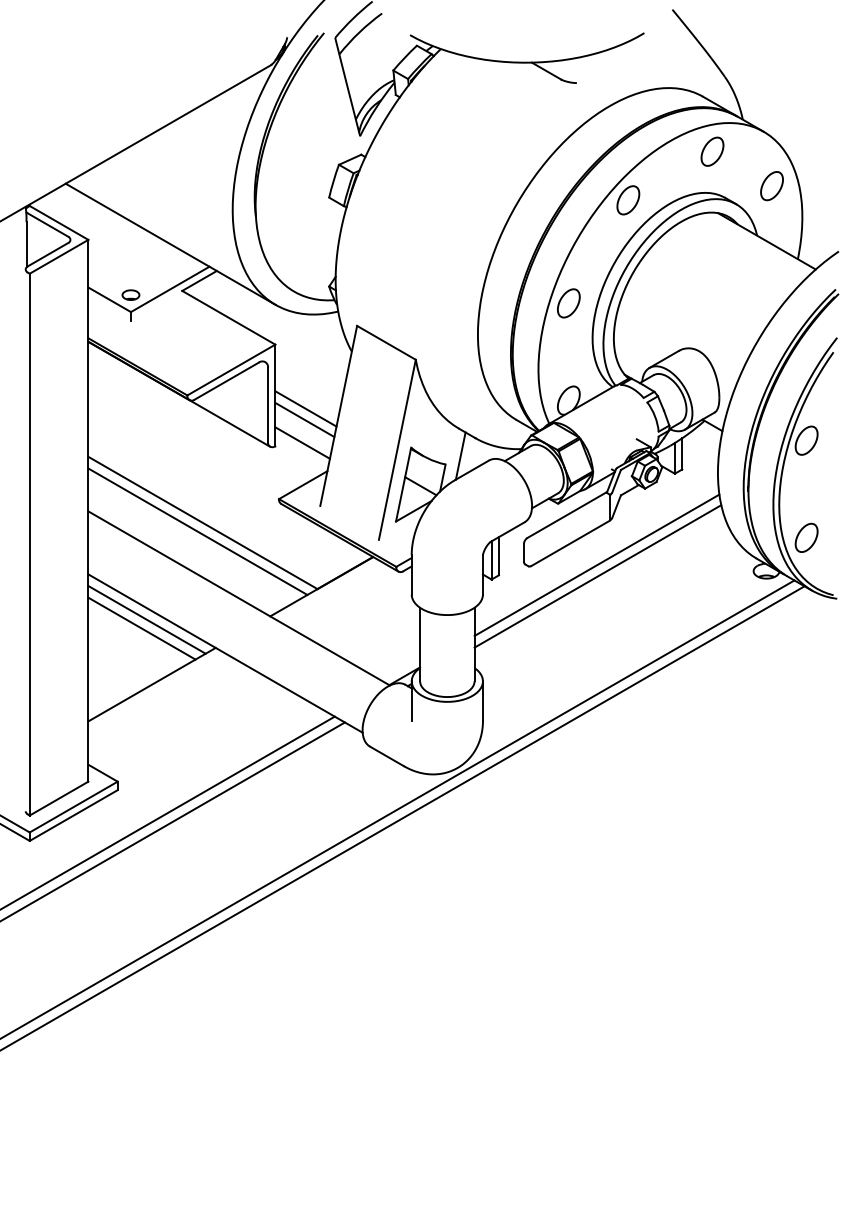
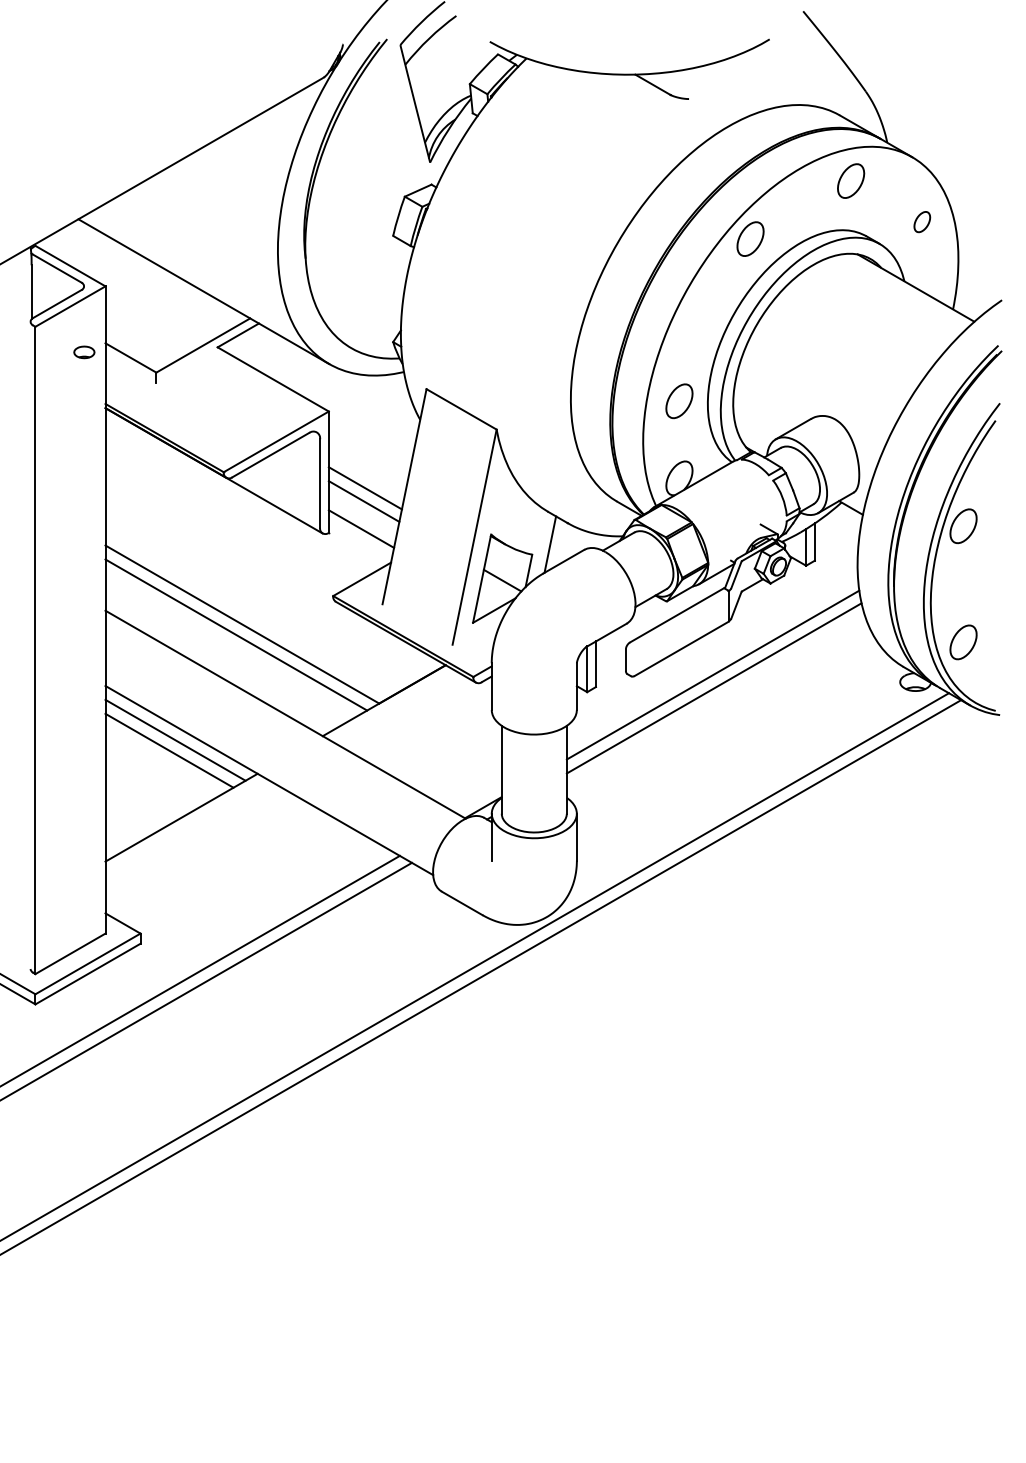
part: (772, 185) -> (922, 221), size x0.6
part: (131, 295) -> (84, 352), moved
part: (568, 303) -> (679, 401), moved

